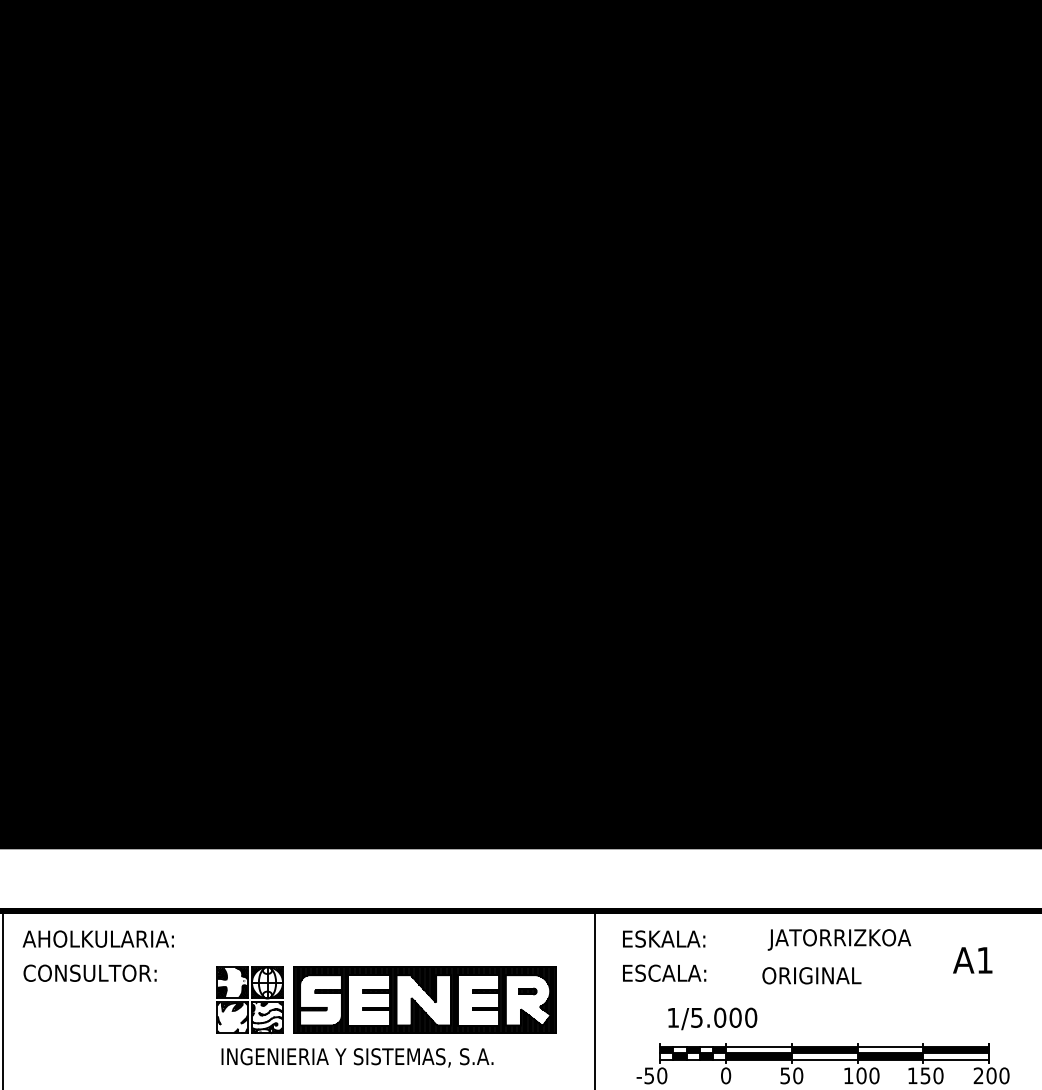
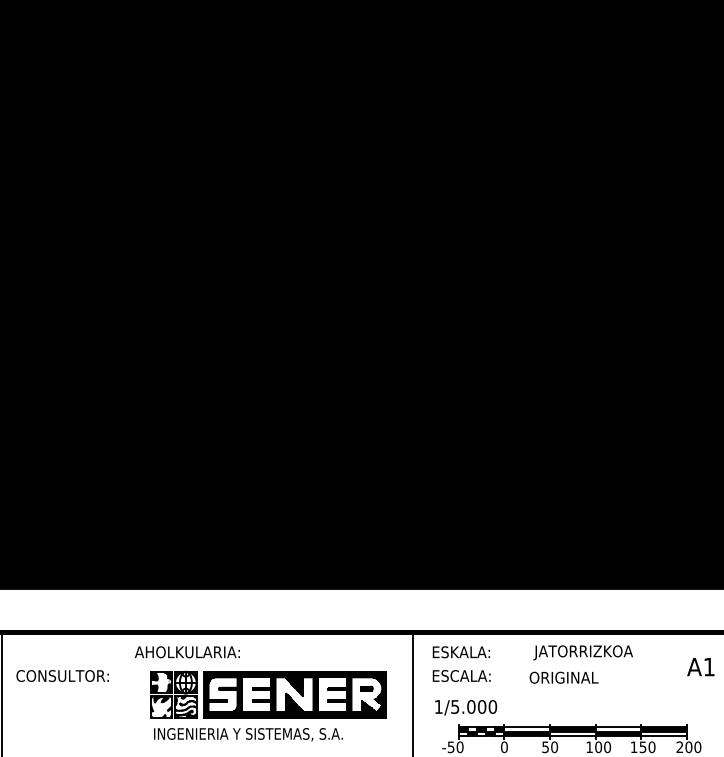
text: (98, 939) -> (187, 652), moved
text: (972, 961) -> (700, 667), moved
text: (713, 1018) -> (466, 707), moved

